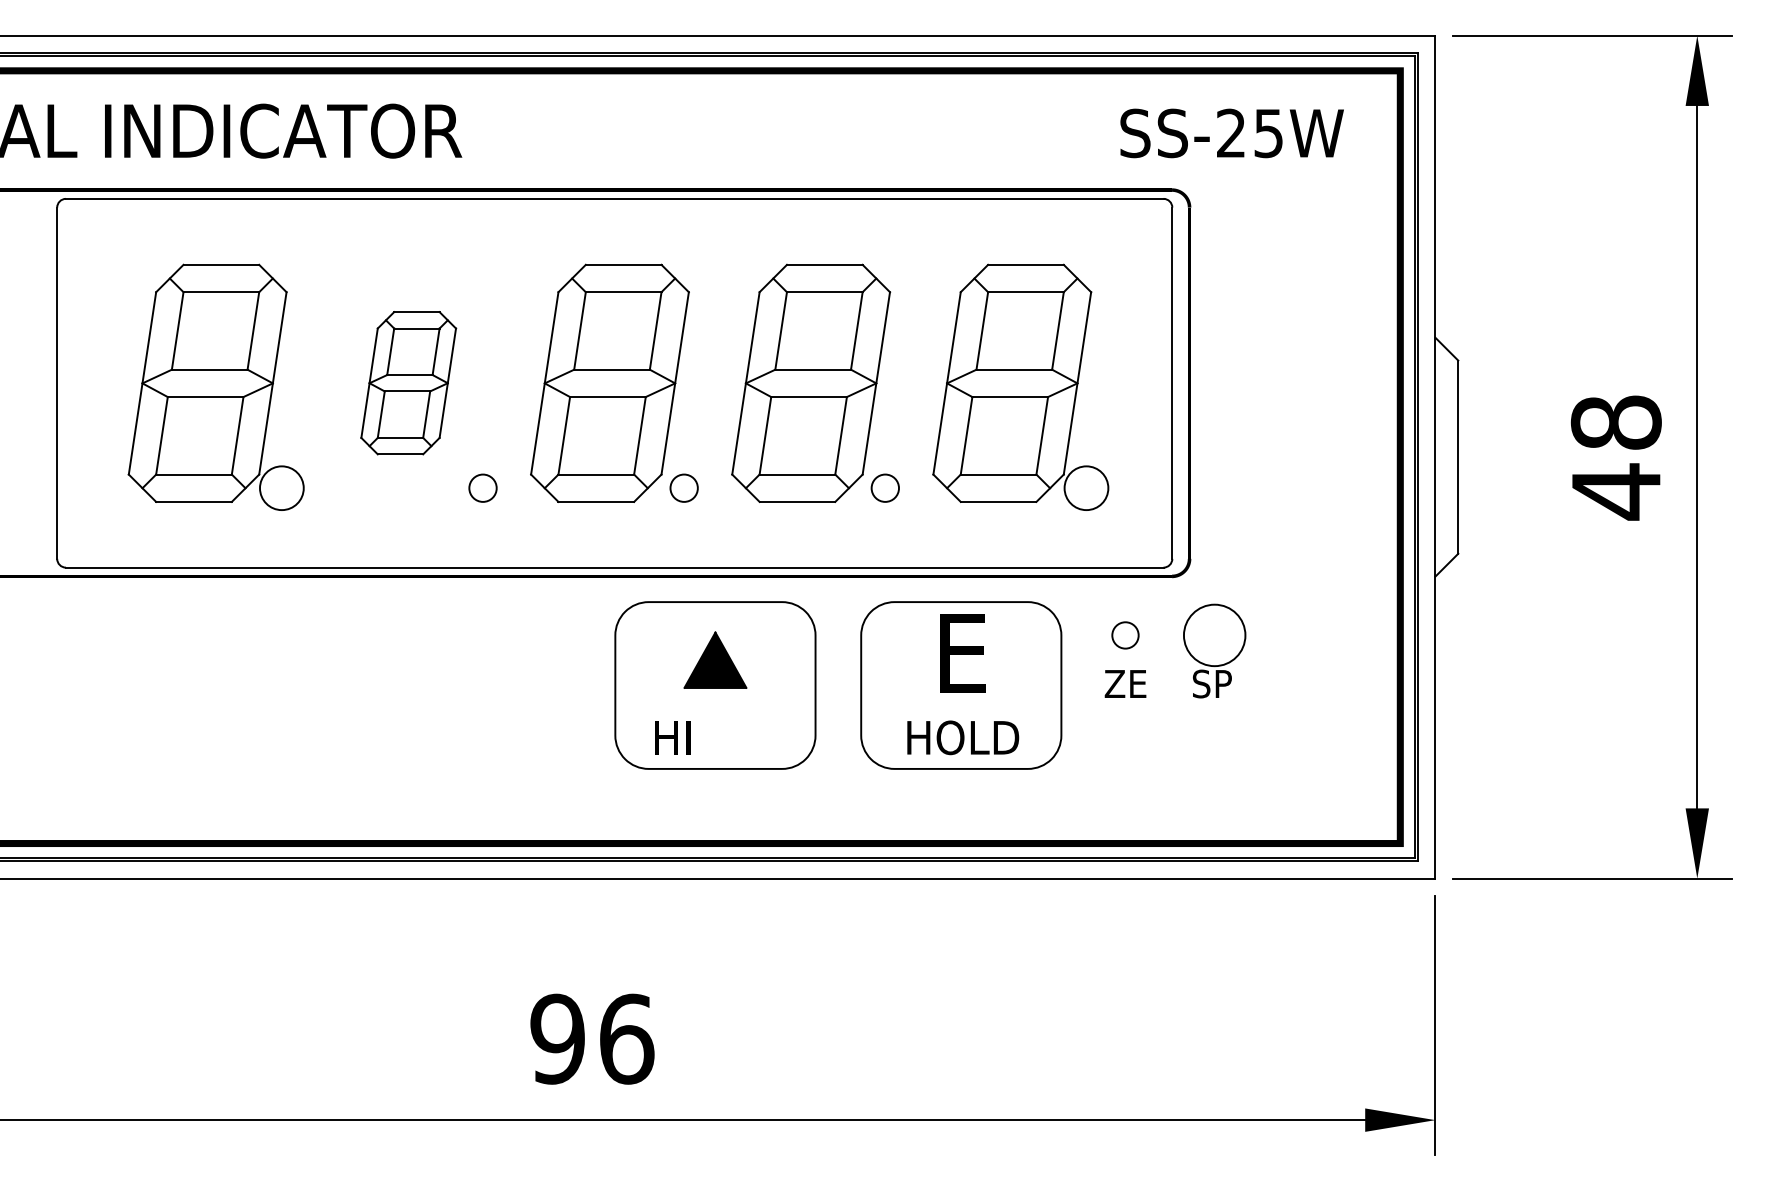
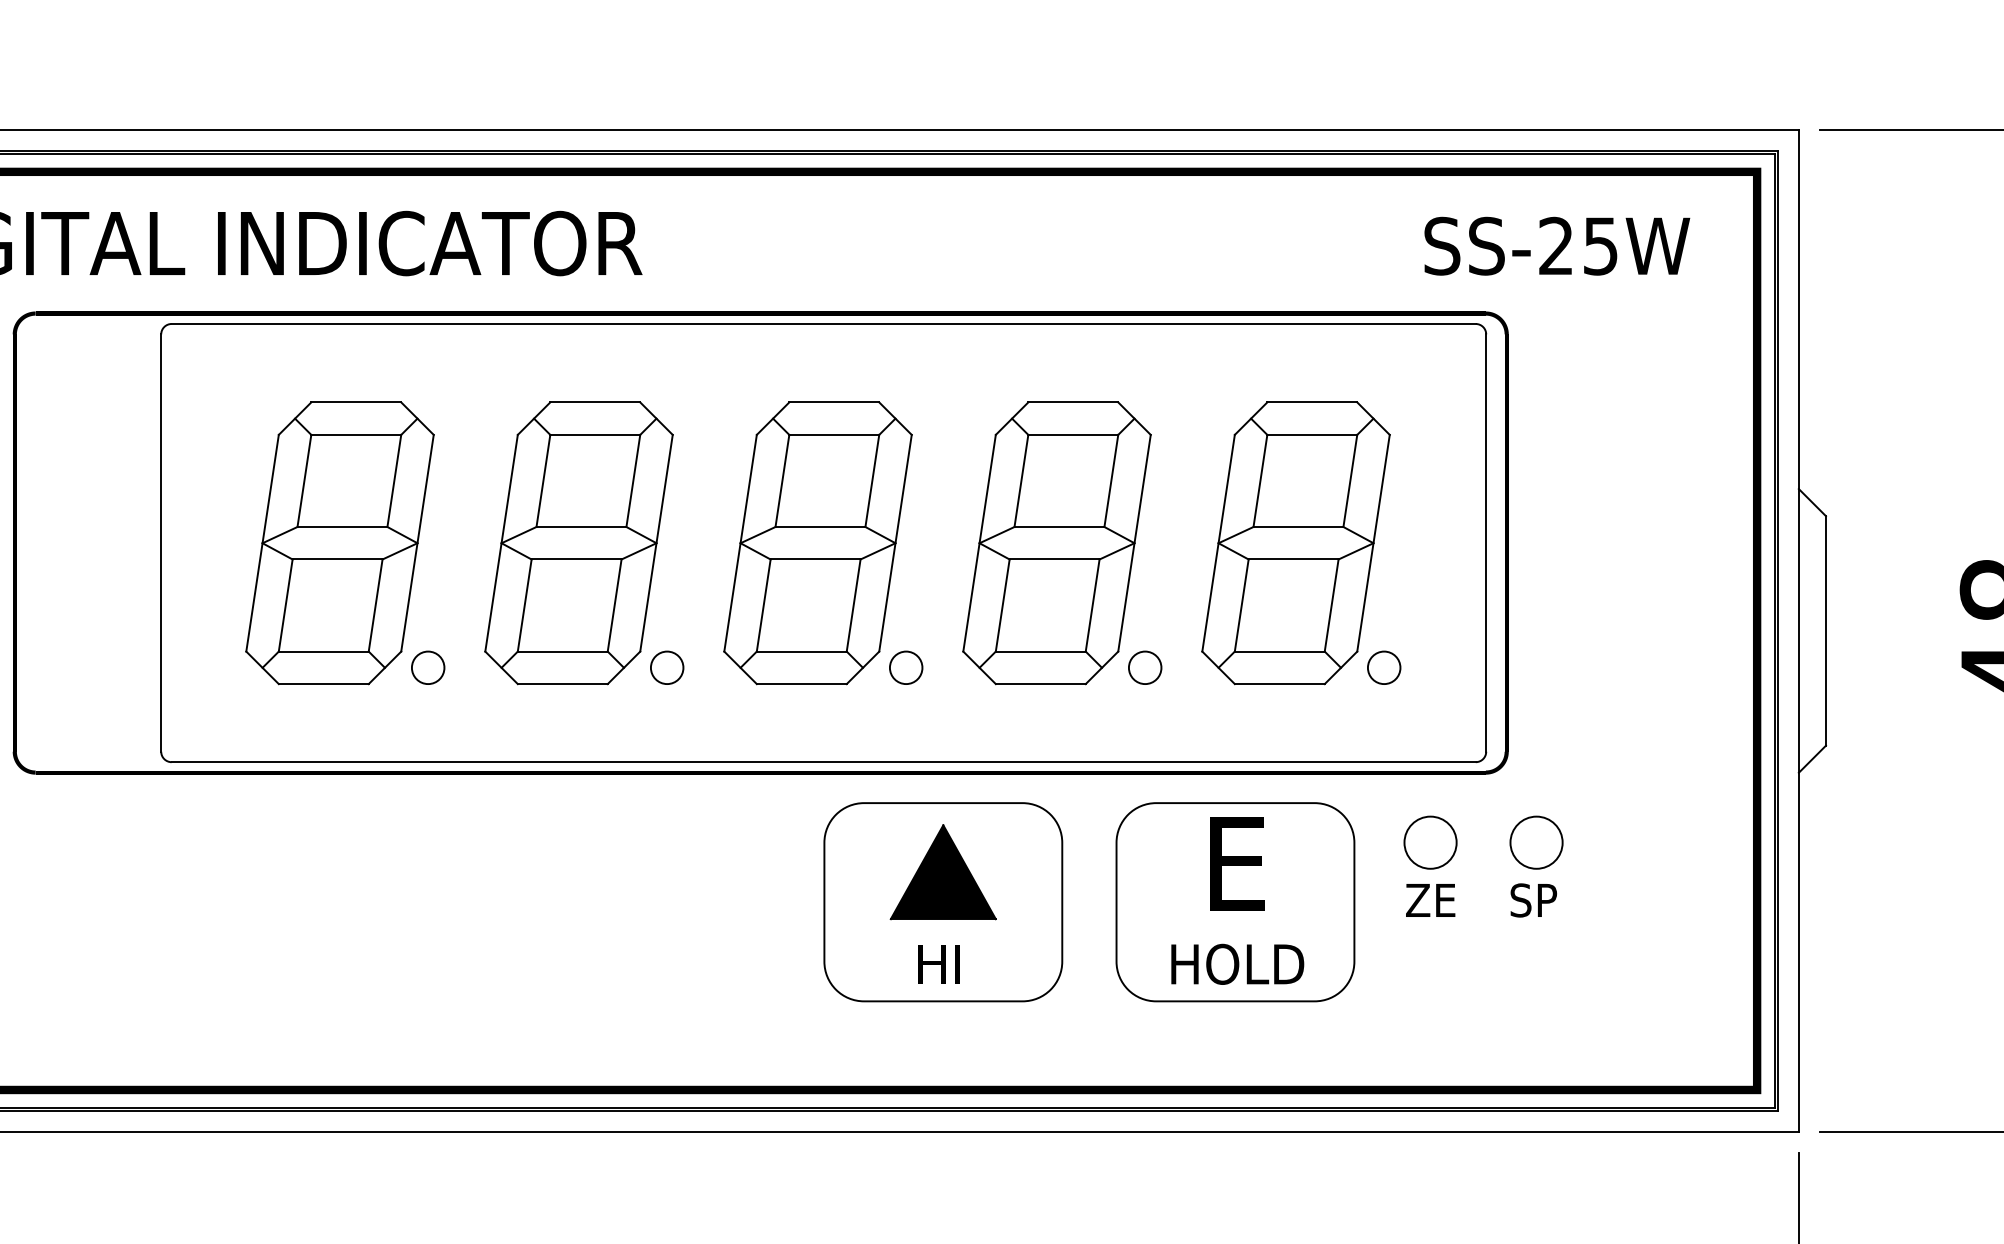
part: (408, 382) -> (578, 542), size x1.67
circle: (281, 487) -> (427, 666), size x0.62
circle: (1086, 487) -> (1384, 666), size x0.62
circle: (1125, 635) -> (1430, 842), size x1.67
circle: (1214, 635) -> (1536, 842), size x0.71
part: (715, 659) -> (943, 871), size x1.43
text: (672, 737) -> (938, 963), moved

